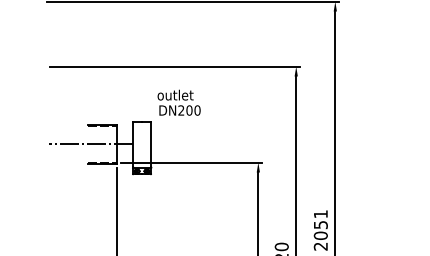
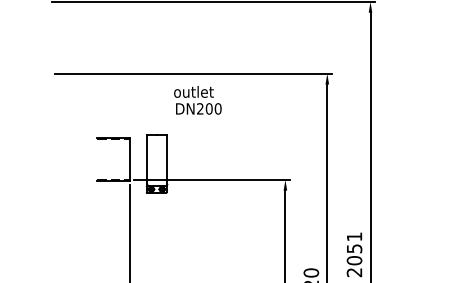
text: (178, 102) -> (197, 100), moved
line: (90, 144) -> (99, 159), removed

